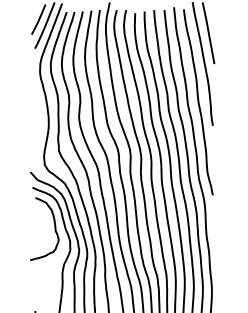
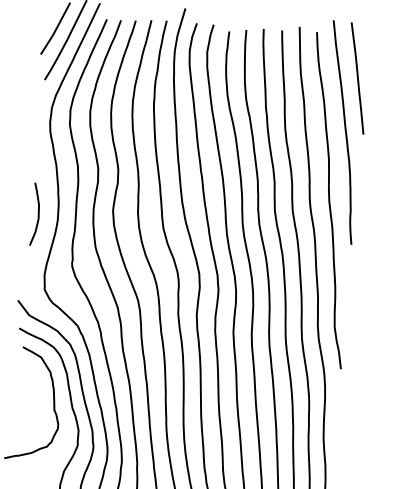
curve: (37, 123) -> (37, 214), added

